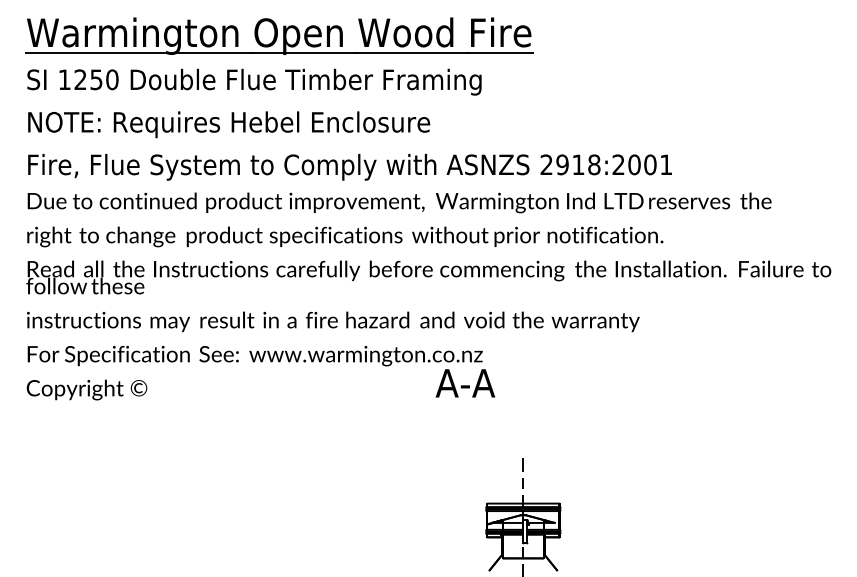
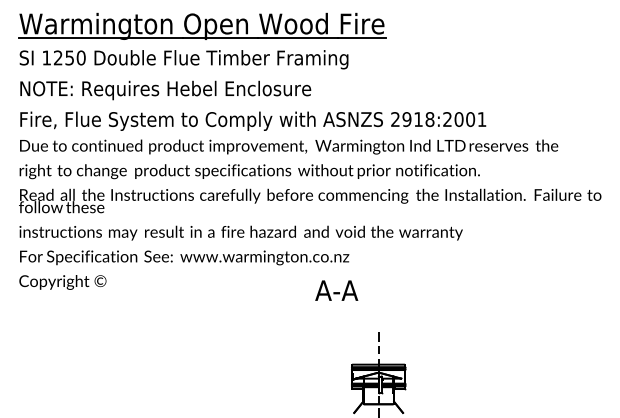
text: (465, 383) -> (336, 290), moved

